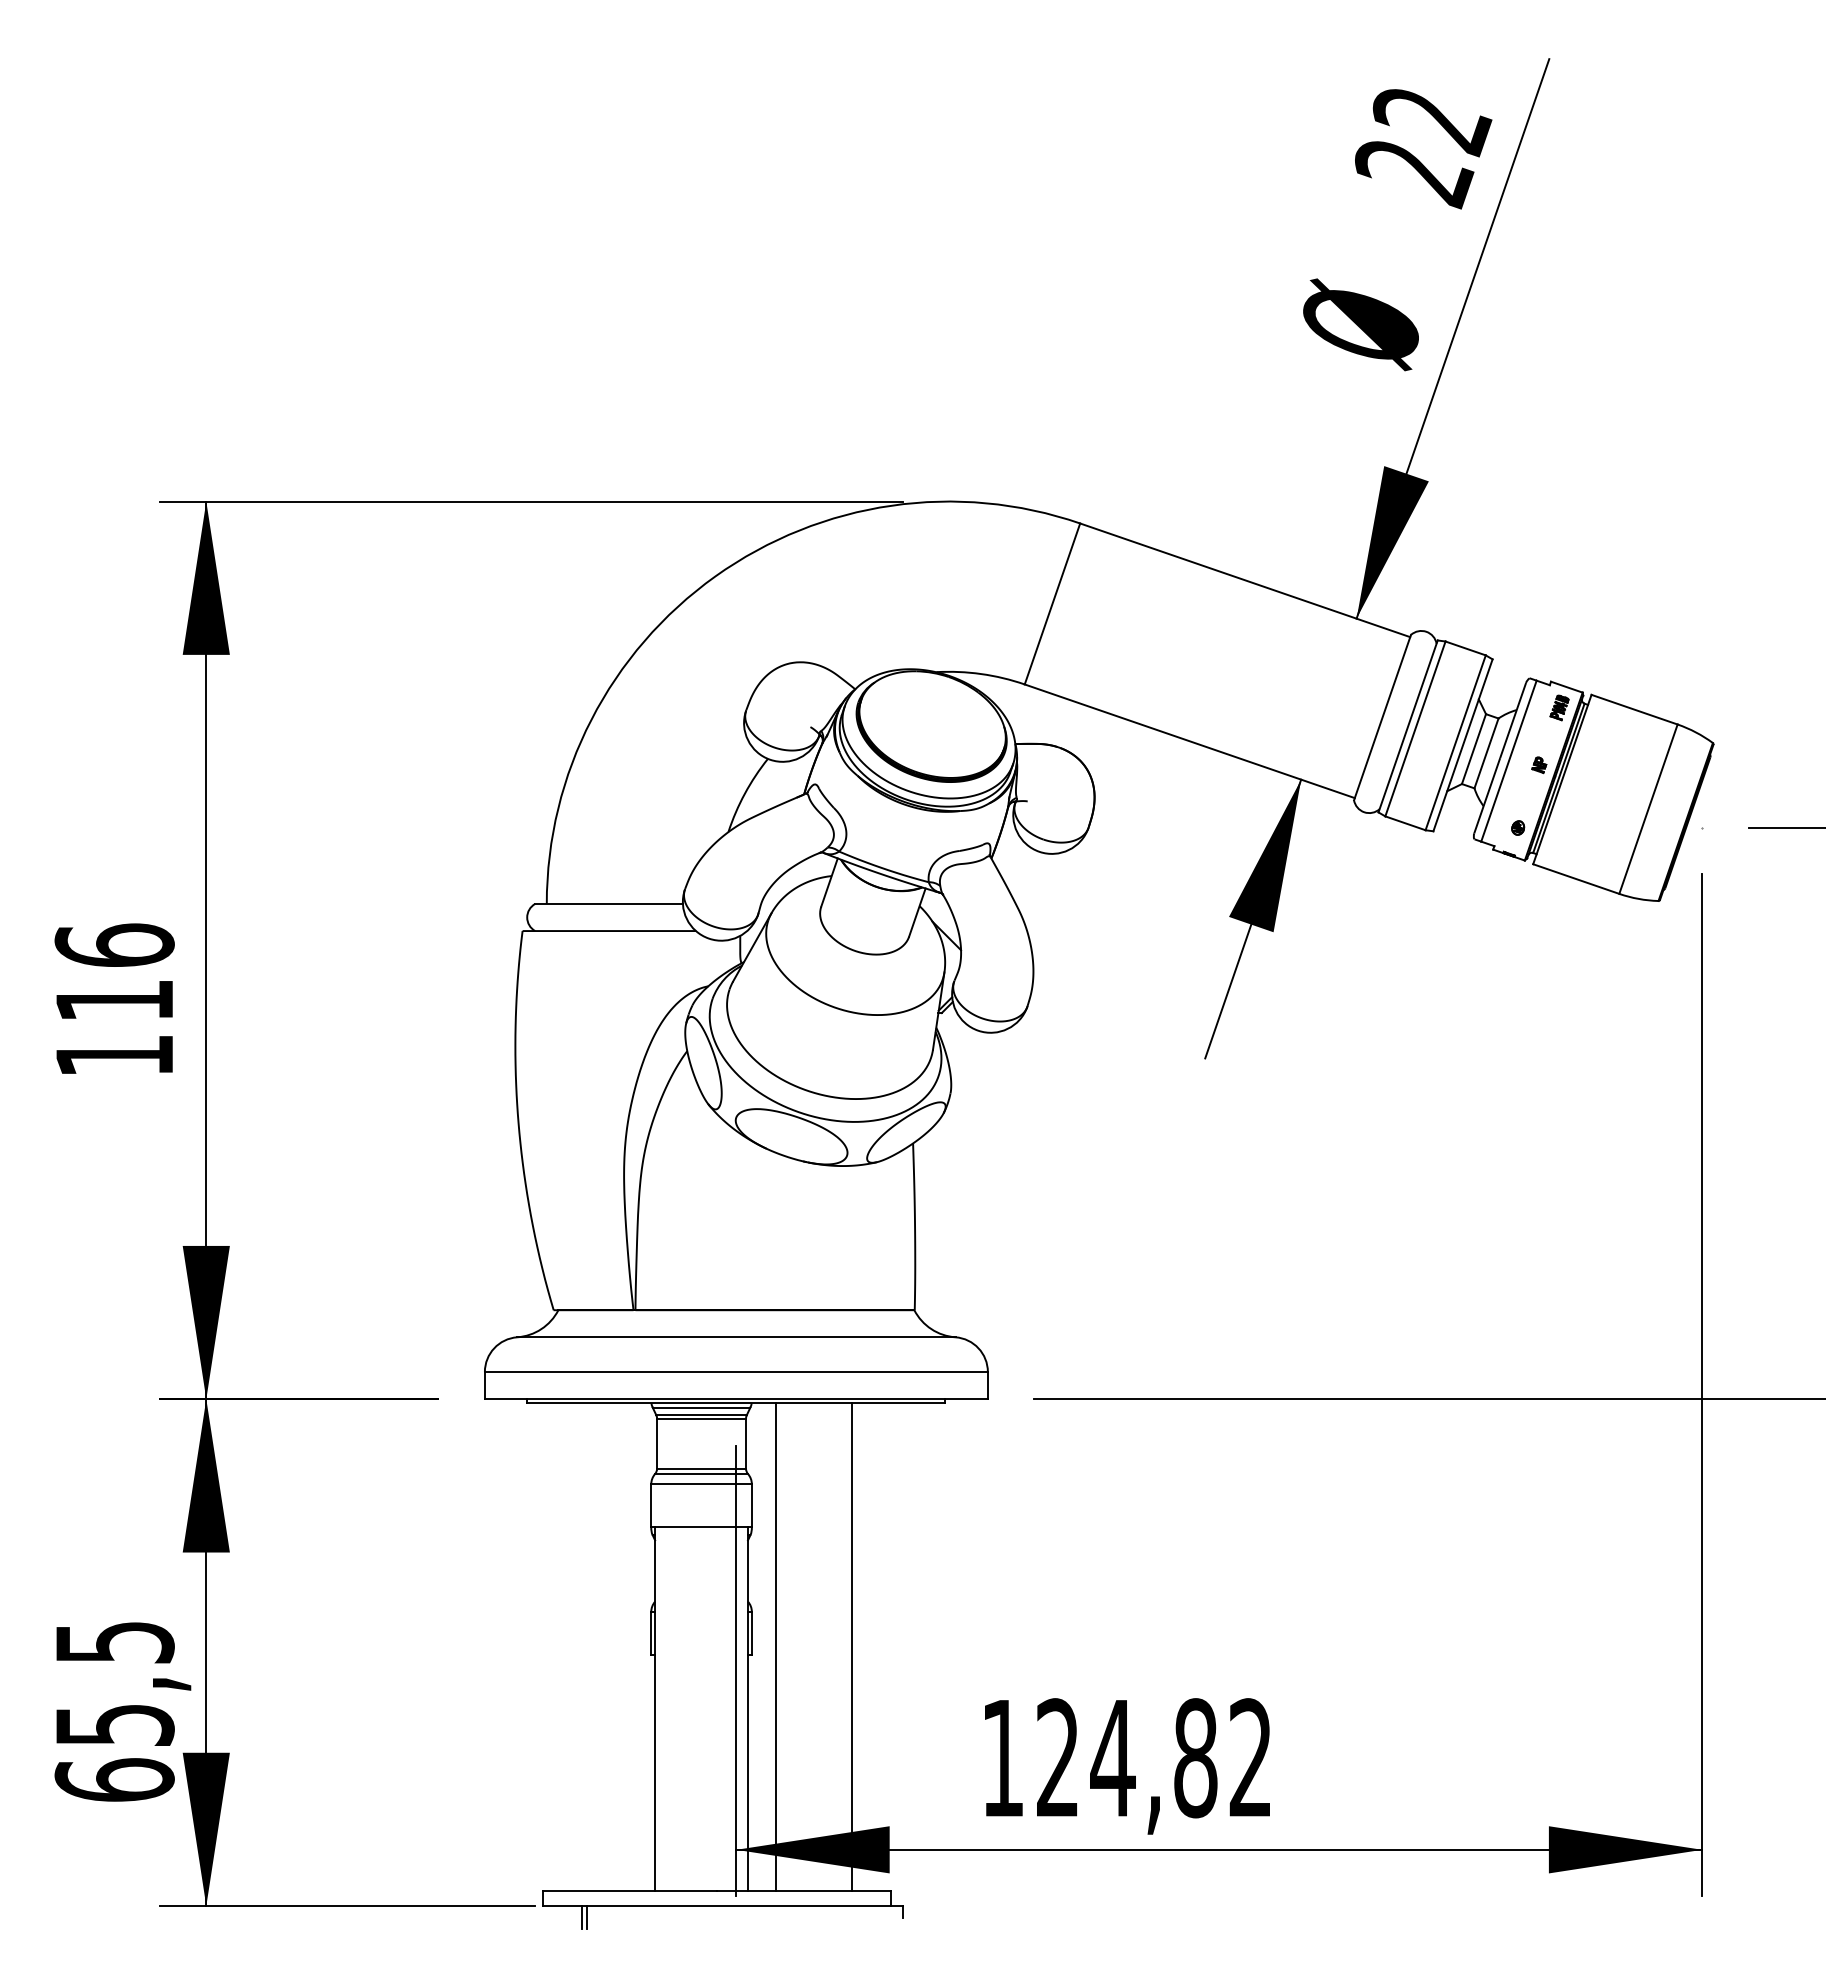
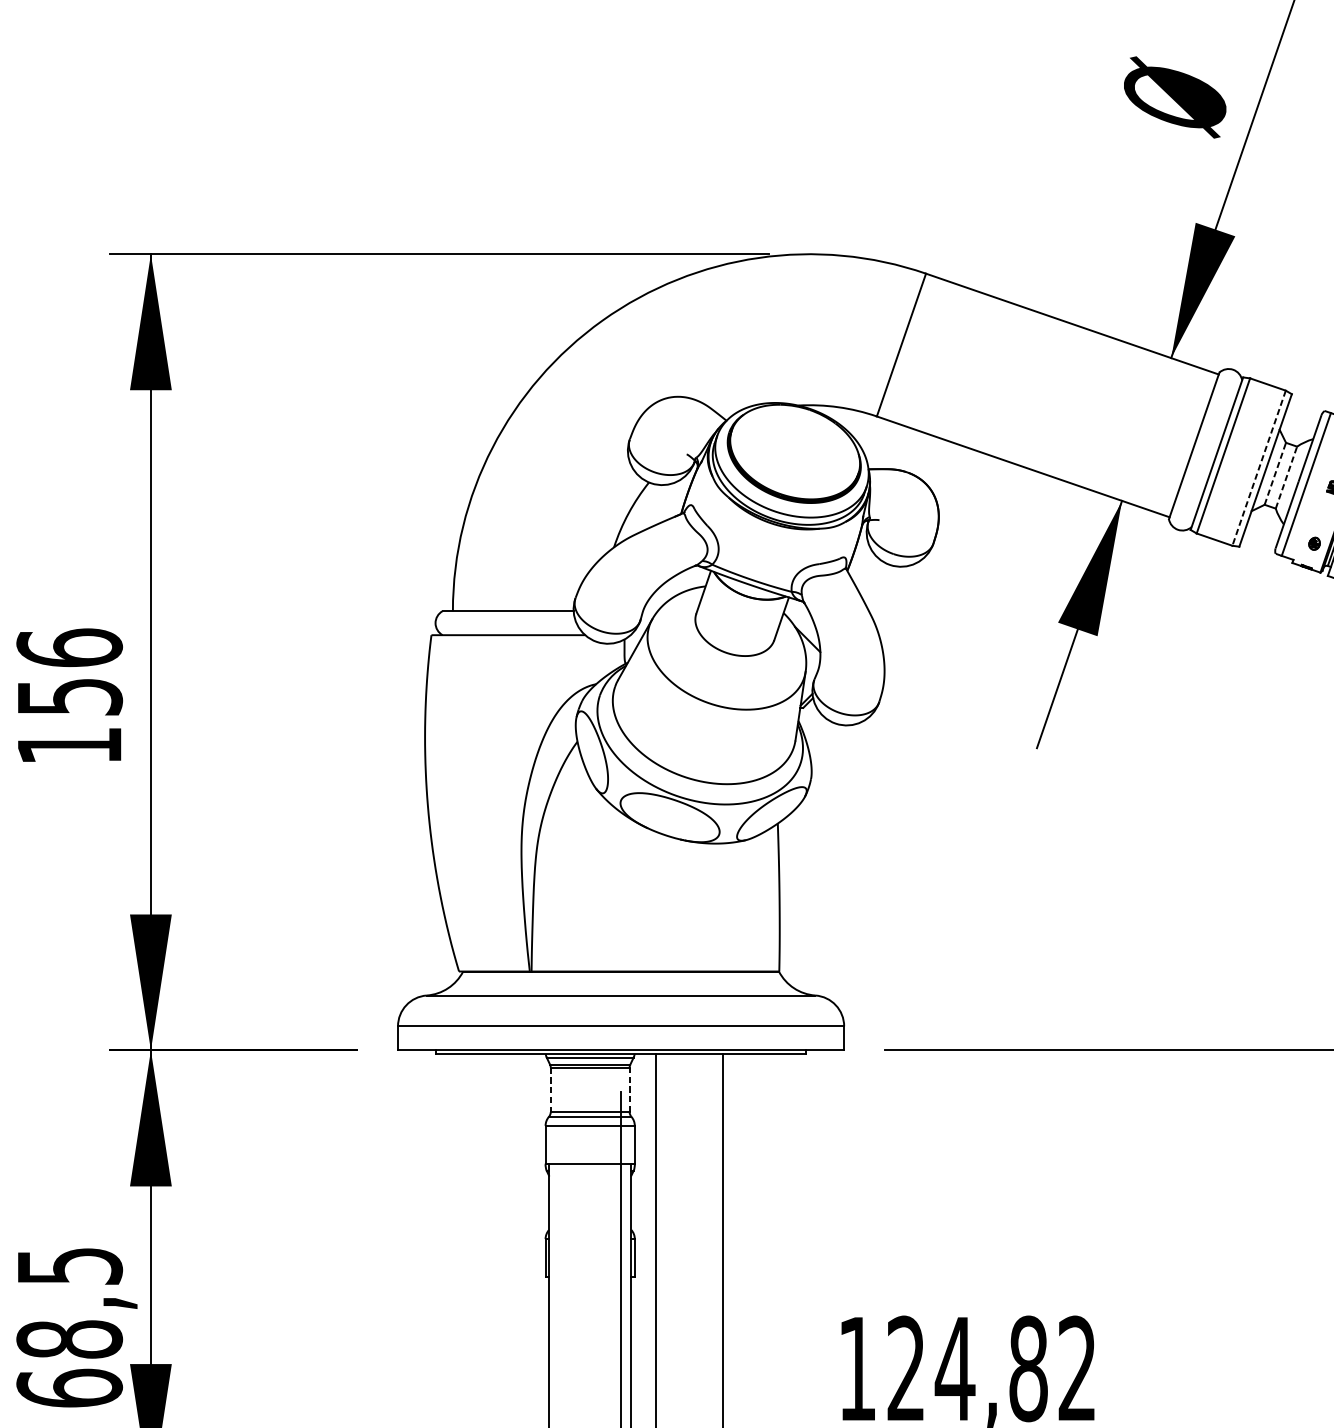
line: (1455, 743) -> (1258, 468), solid -> dashed
line: (1473, 749) -> (1274, 474), solid -> dashed
line: (1486, 753) -> (1286, 477), solid -> dashed
text: (115, 1000) -> (70, 696), 116 -> 156
line: (746, 1443) -> (630, 1089), solid -> dashed
line: (657, 1444) -> (551, 1090), solid -> dashed
text: (114, 1724) -> (69, 1338), 65,5 -> 68,5

